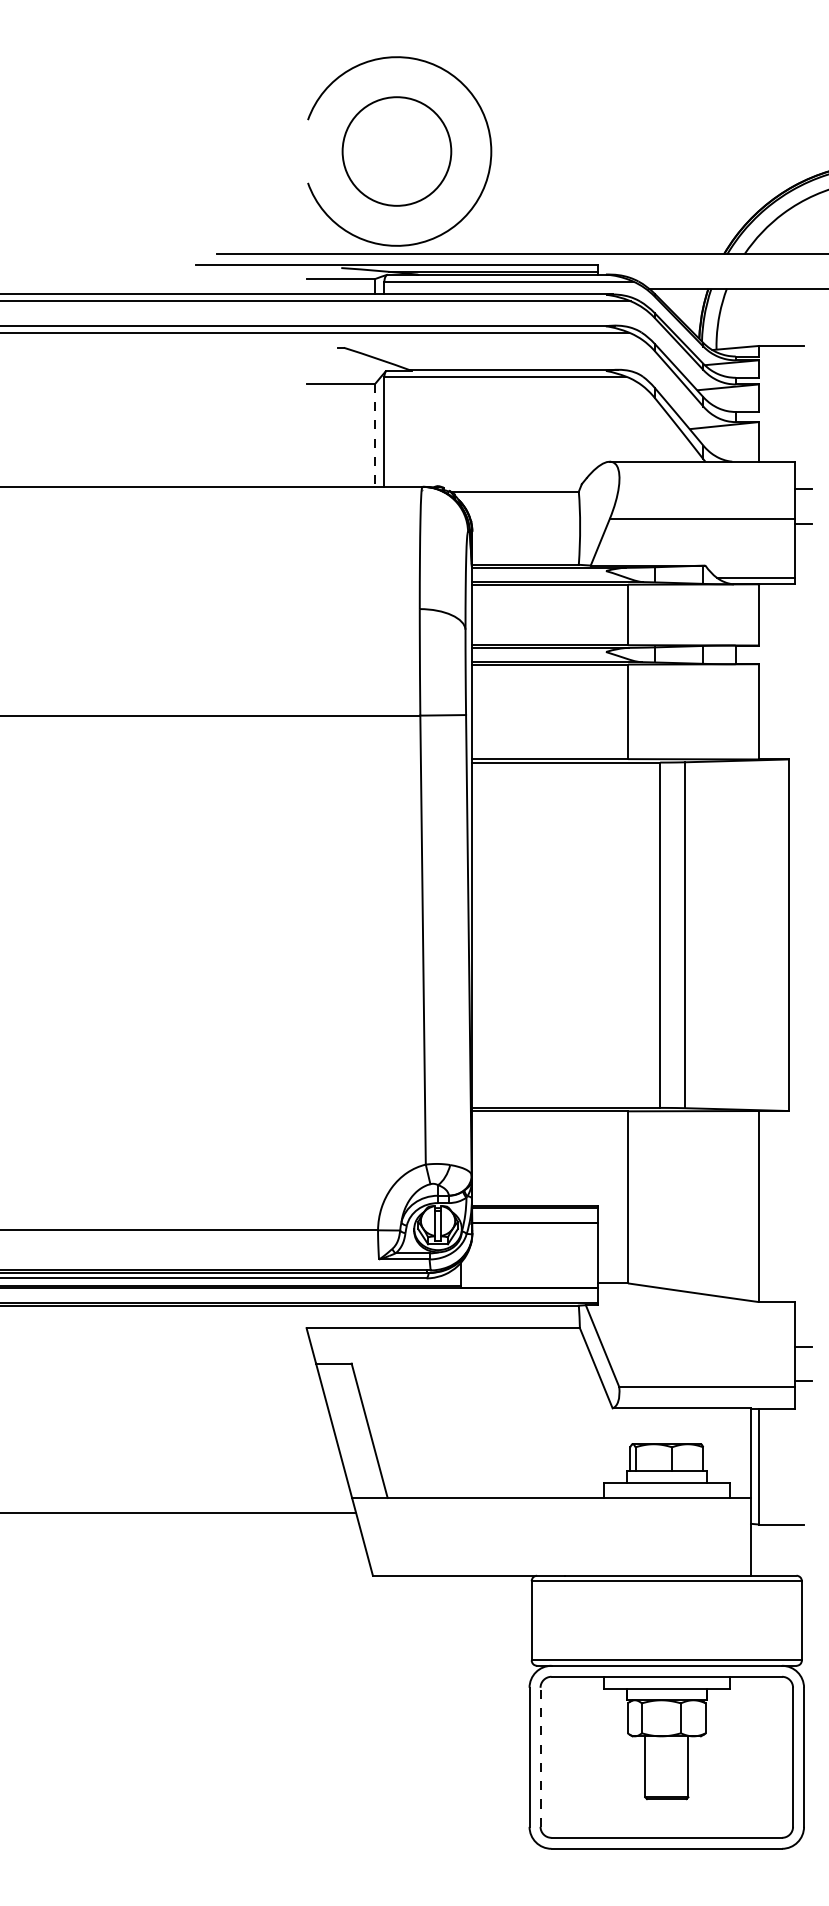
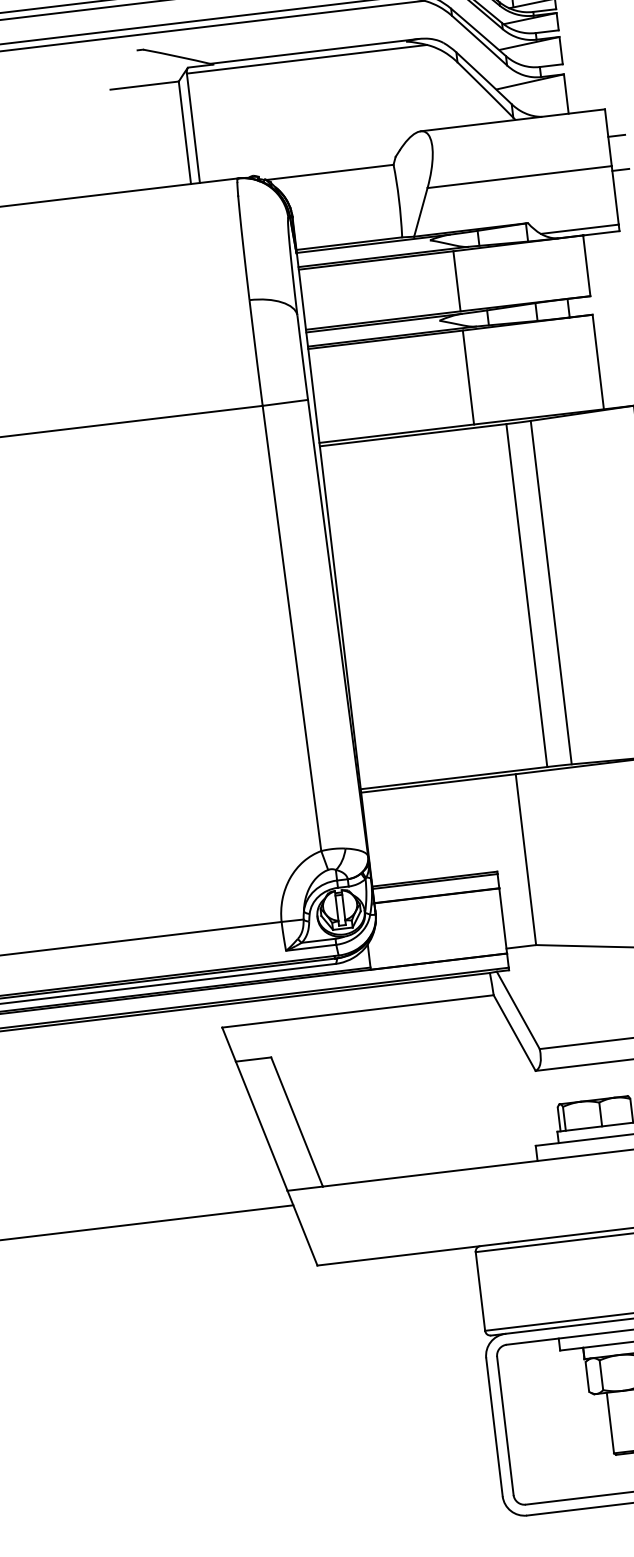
line: (375, 435) -> (184, 133), dashed -> solid
line: (540, 1757) -> (505, 1426), dashed -> solid

